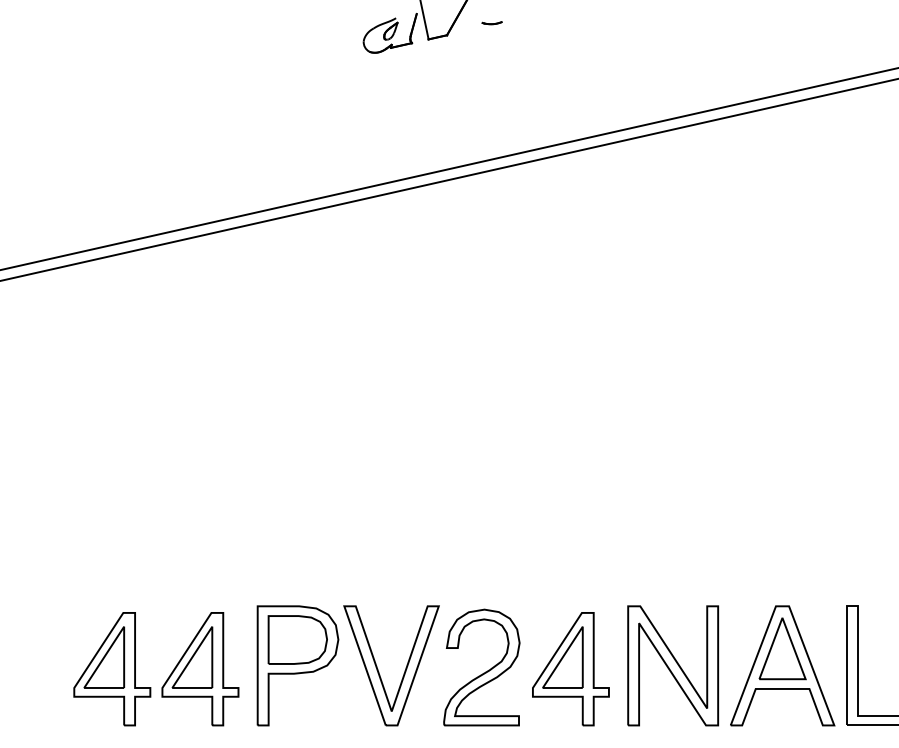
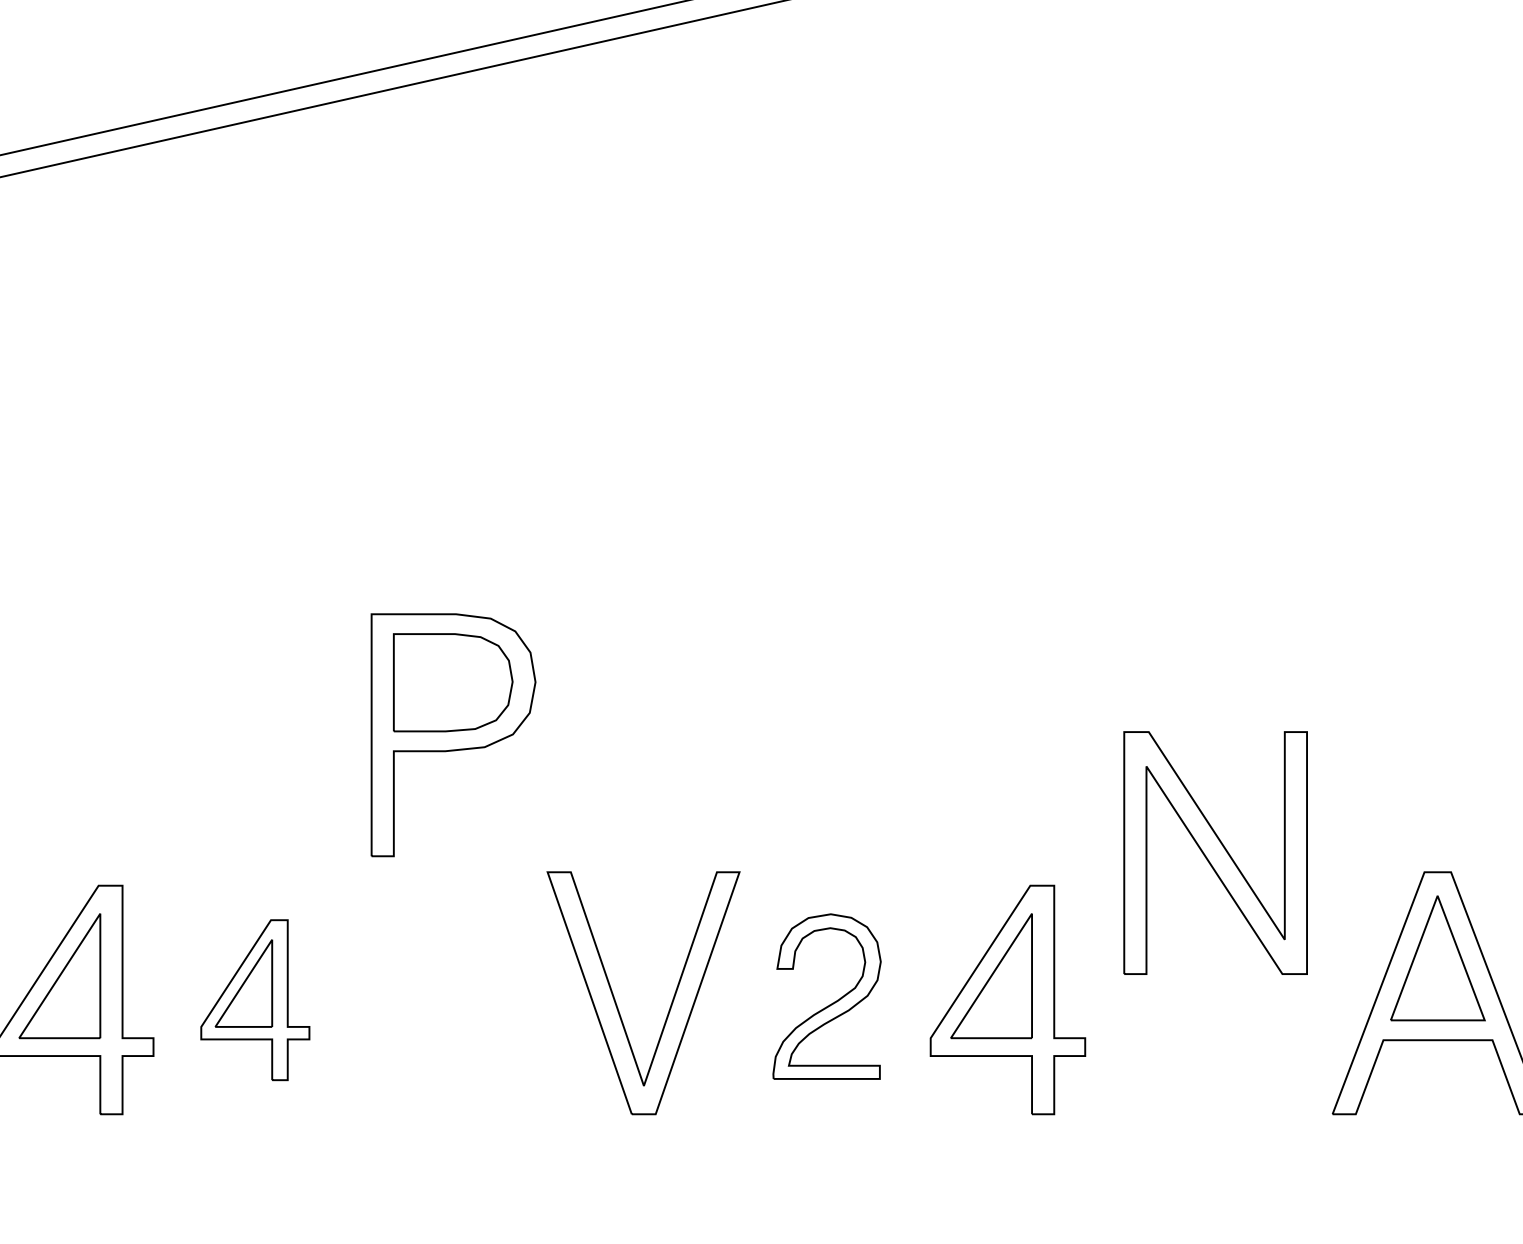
part: (297, 665) -> (452, 734), moved
part: (673, 665) -> (1216, 852), moved
part: (481, 667) -> (826, 996), size x0.7
part: (200, 669) -> (255, 1000), size x0.7

